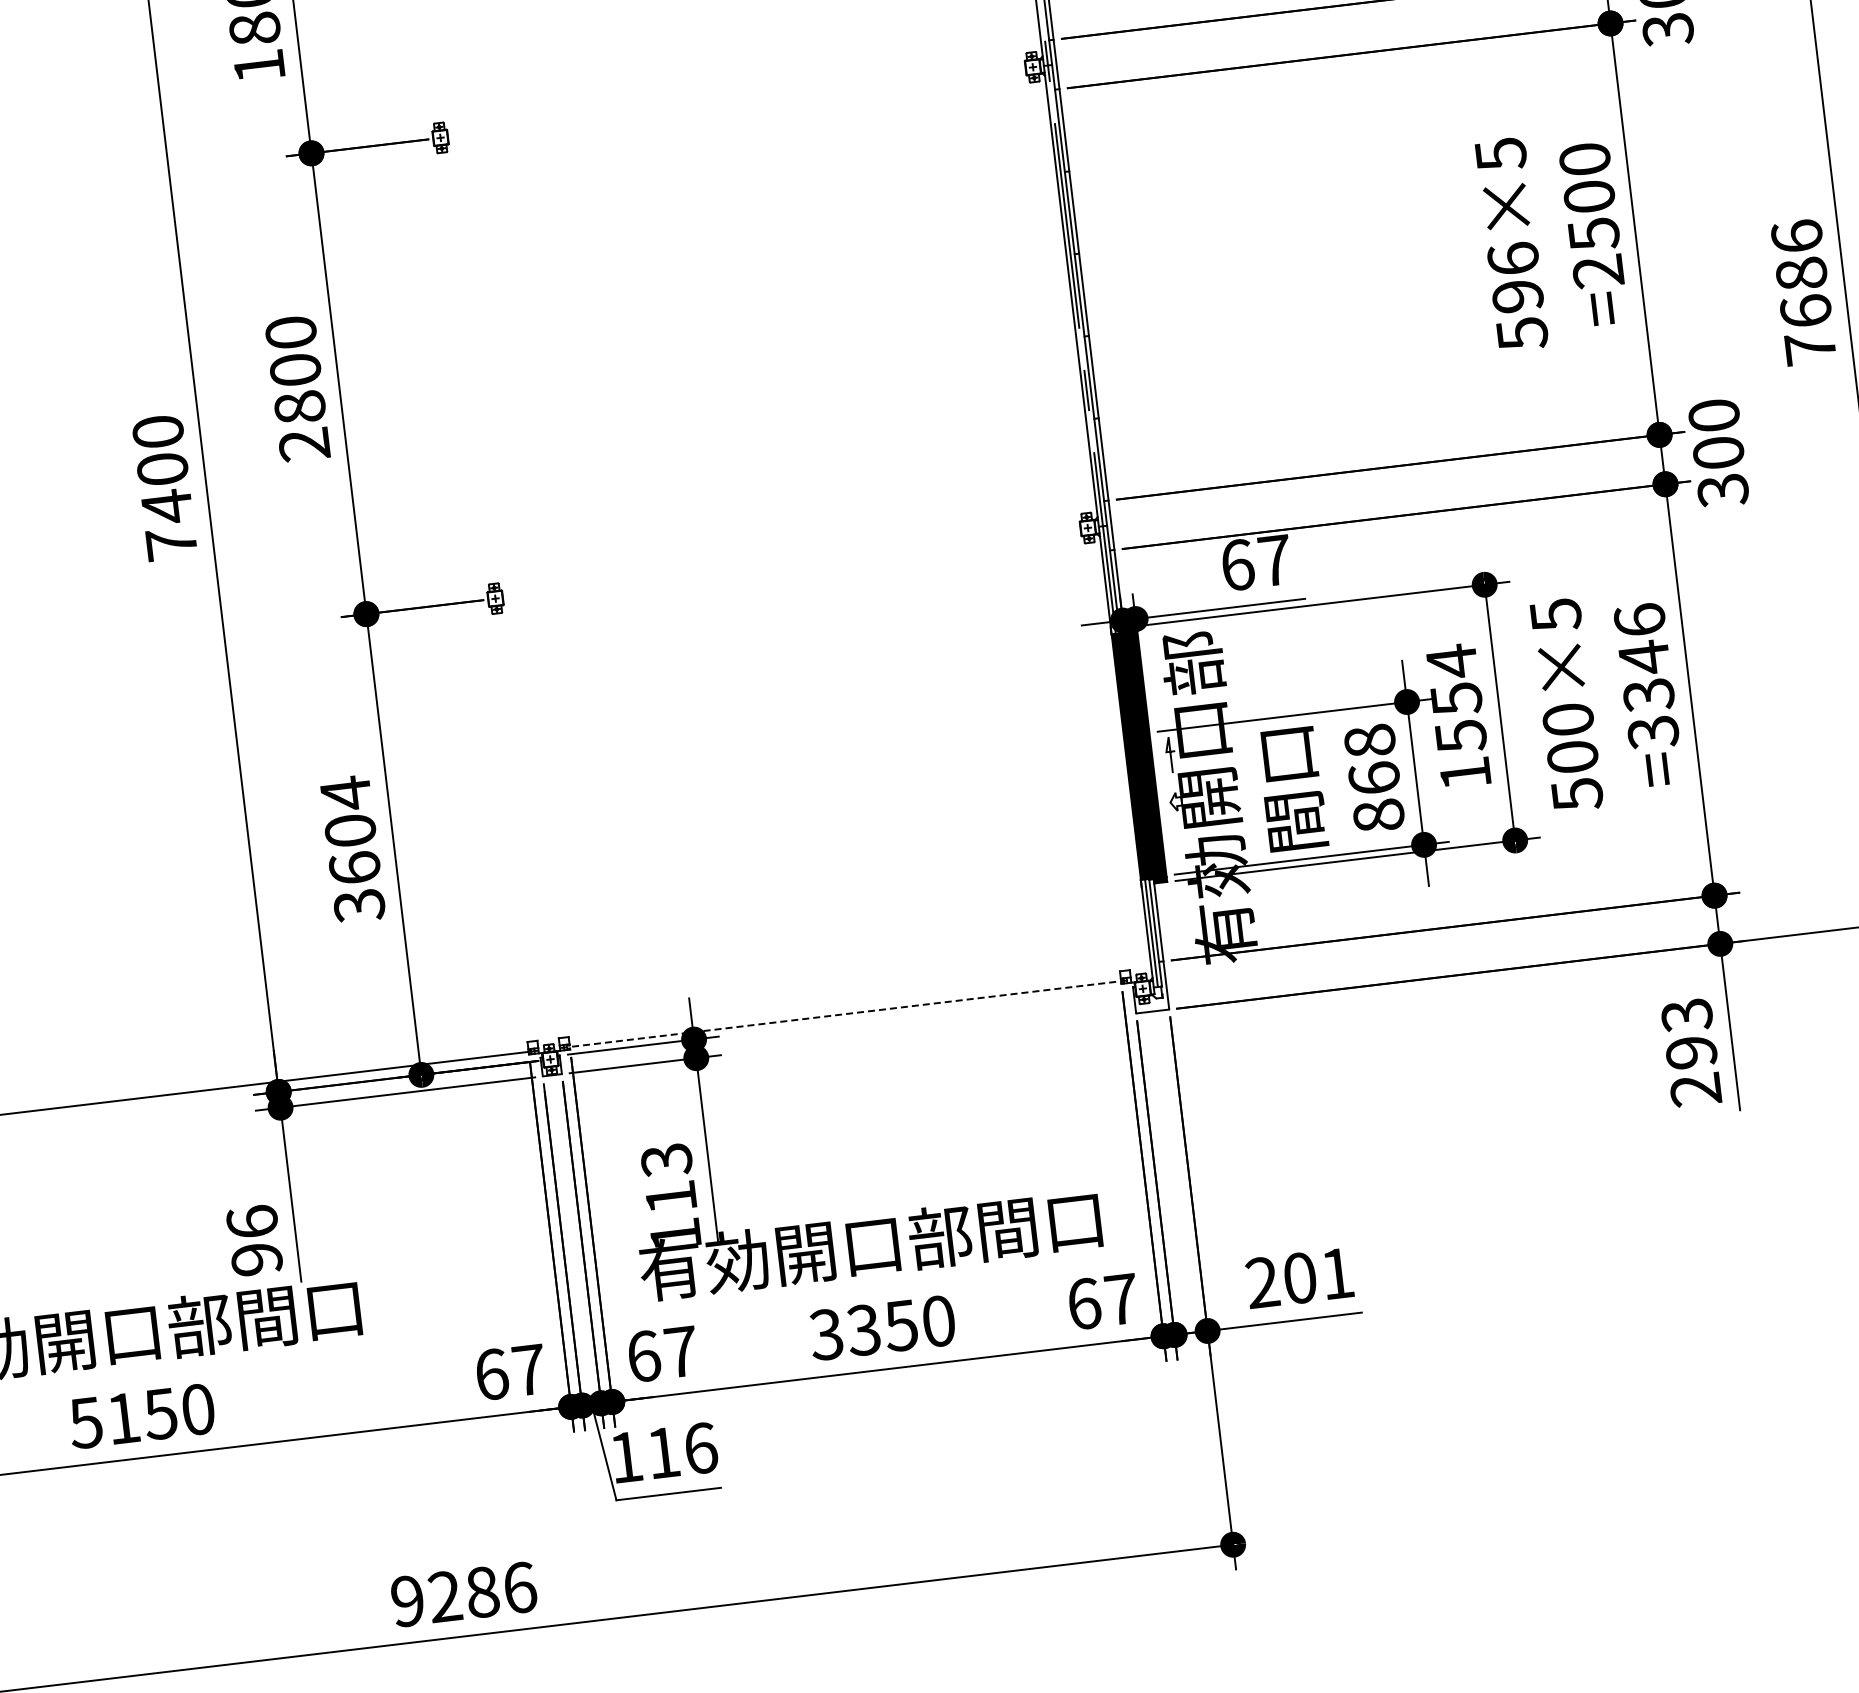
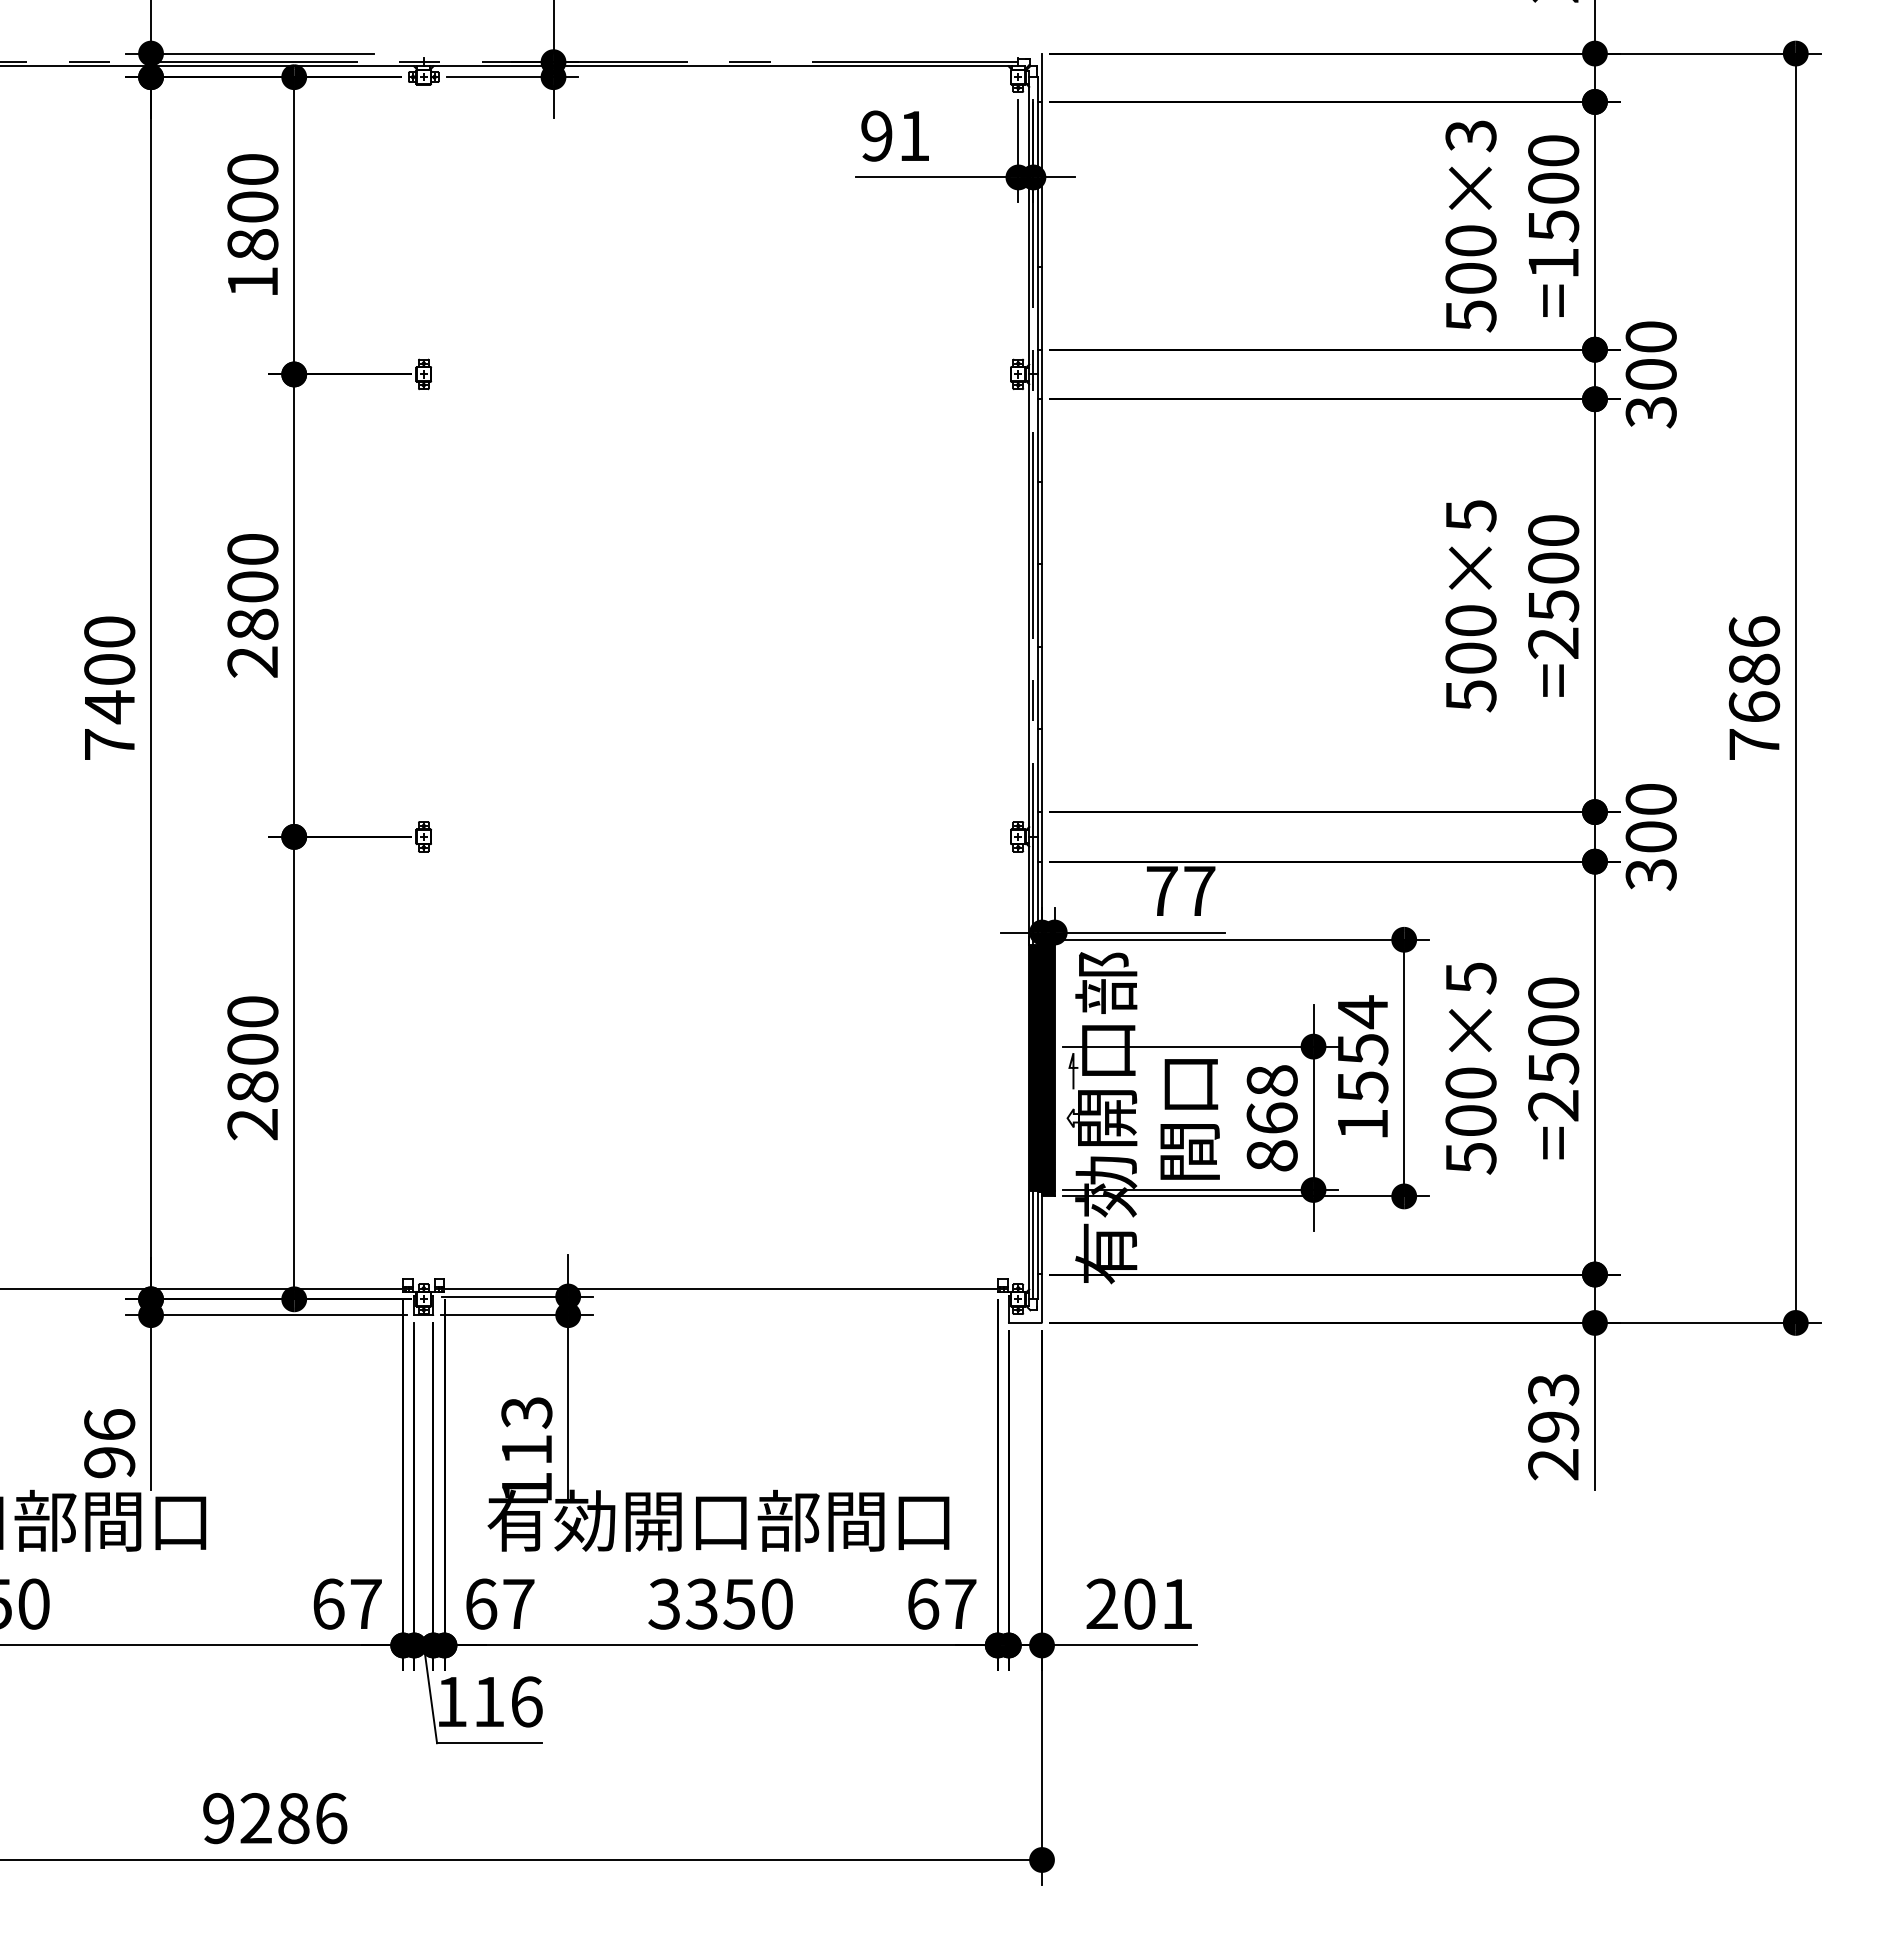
text: (1514, 276) -> (1470, 638), 596×5 -> 500×5
text: (1237, 564) -> (1162, 890), 67 -> 77
text: (1646, 676) -> (1553, 1049), =3346 -> =2500
text: (352, 848) -> (252, 1067), 3604 -> 2800
line: (845, 1014) -> (721, 1289), dashed -> solid

